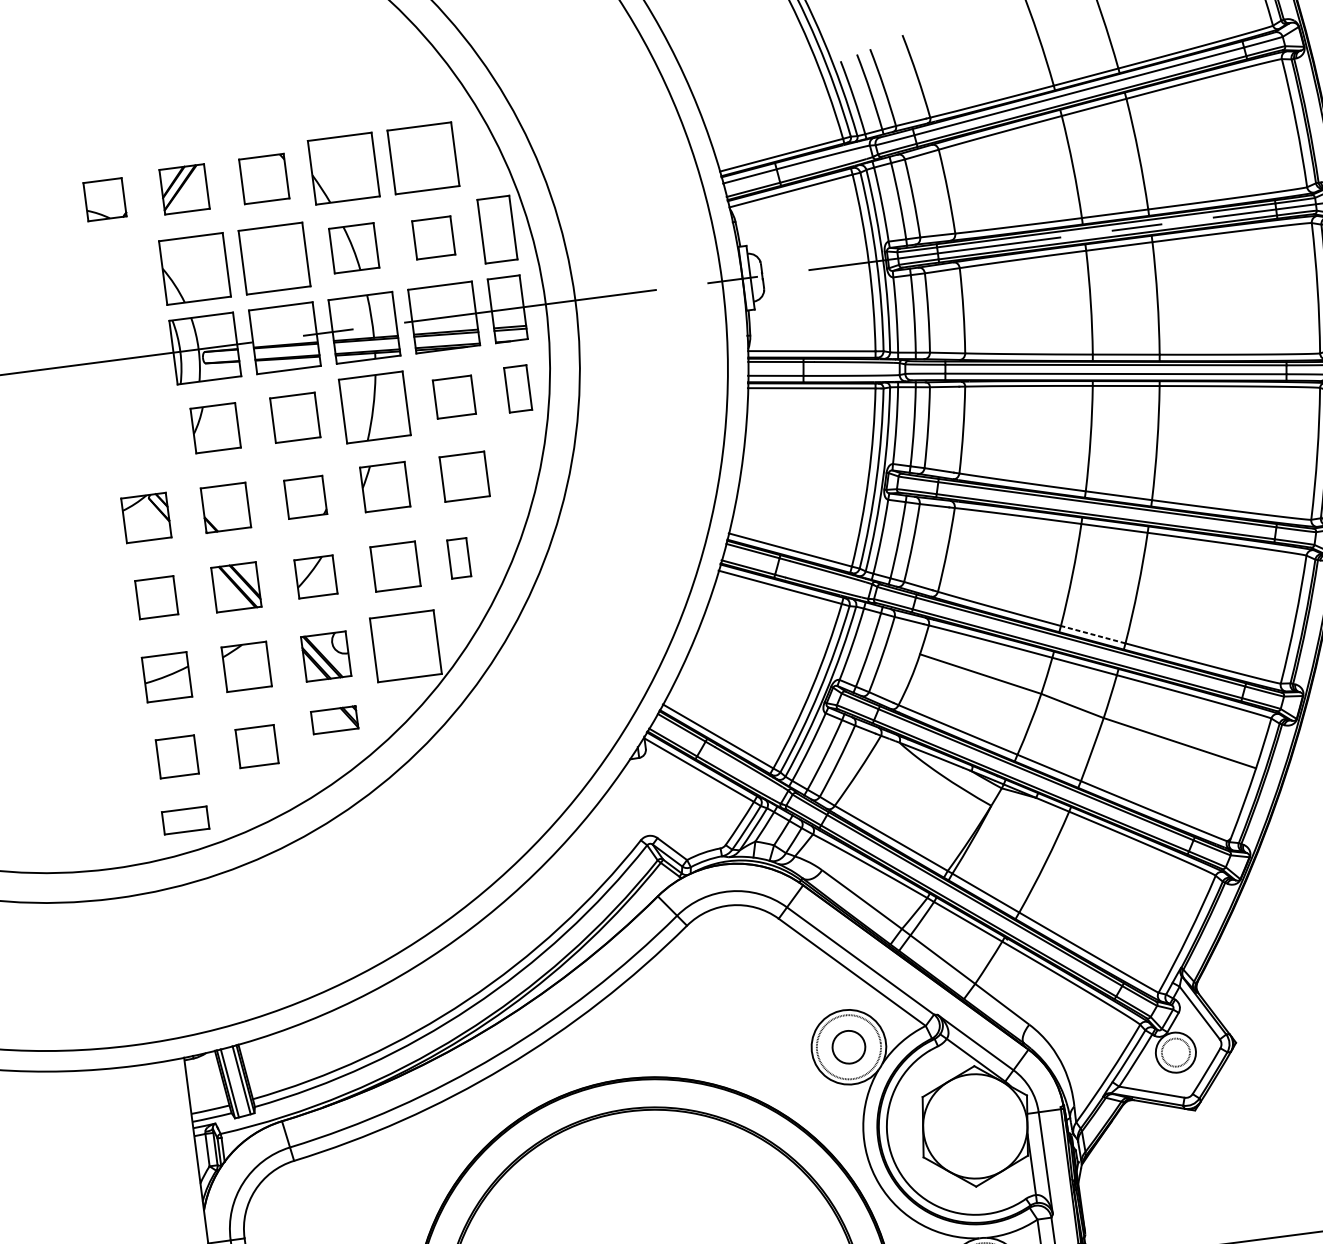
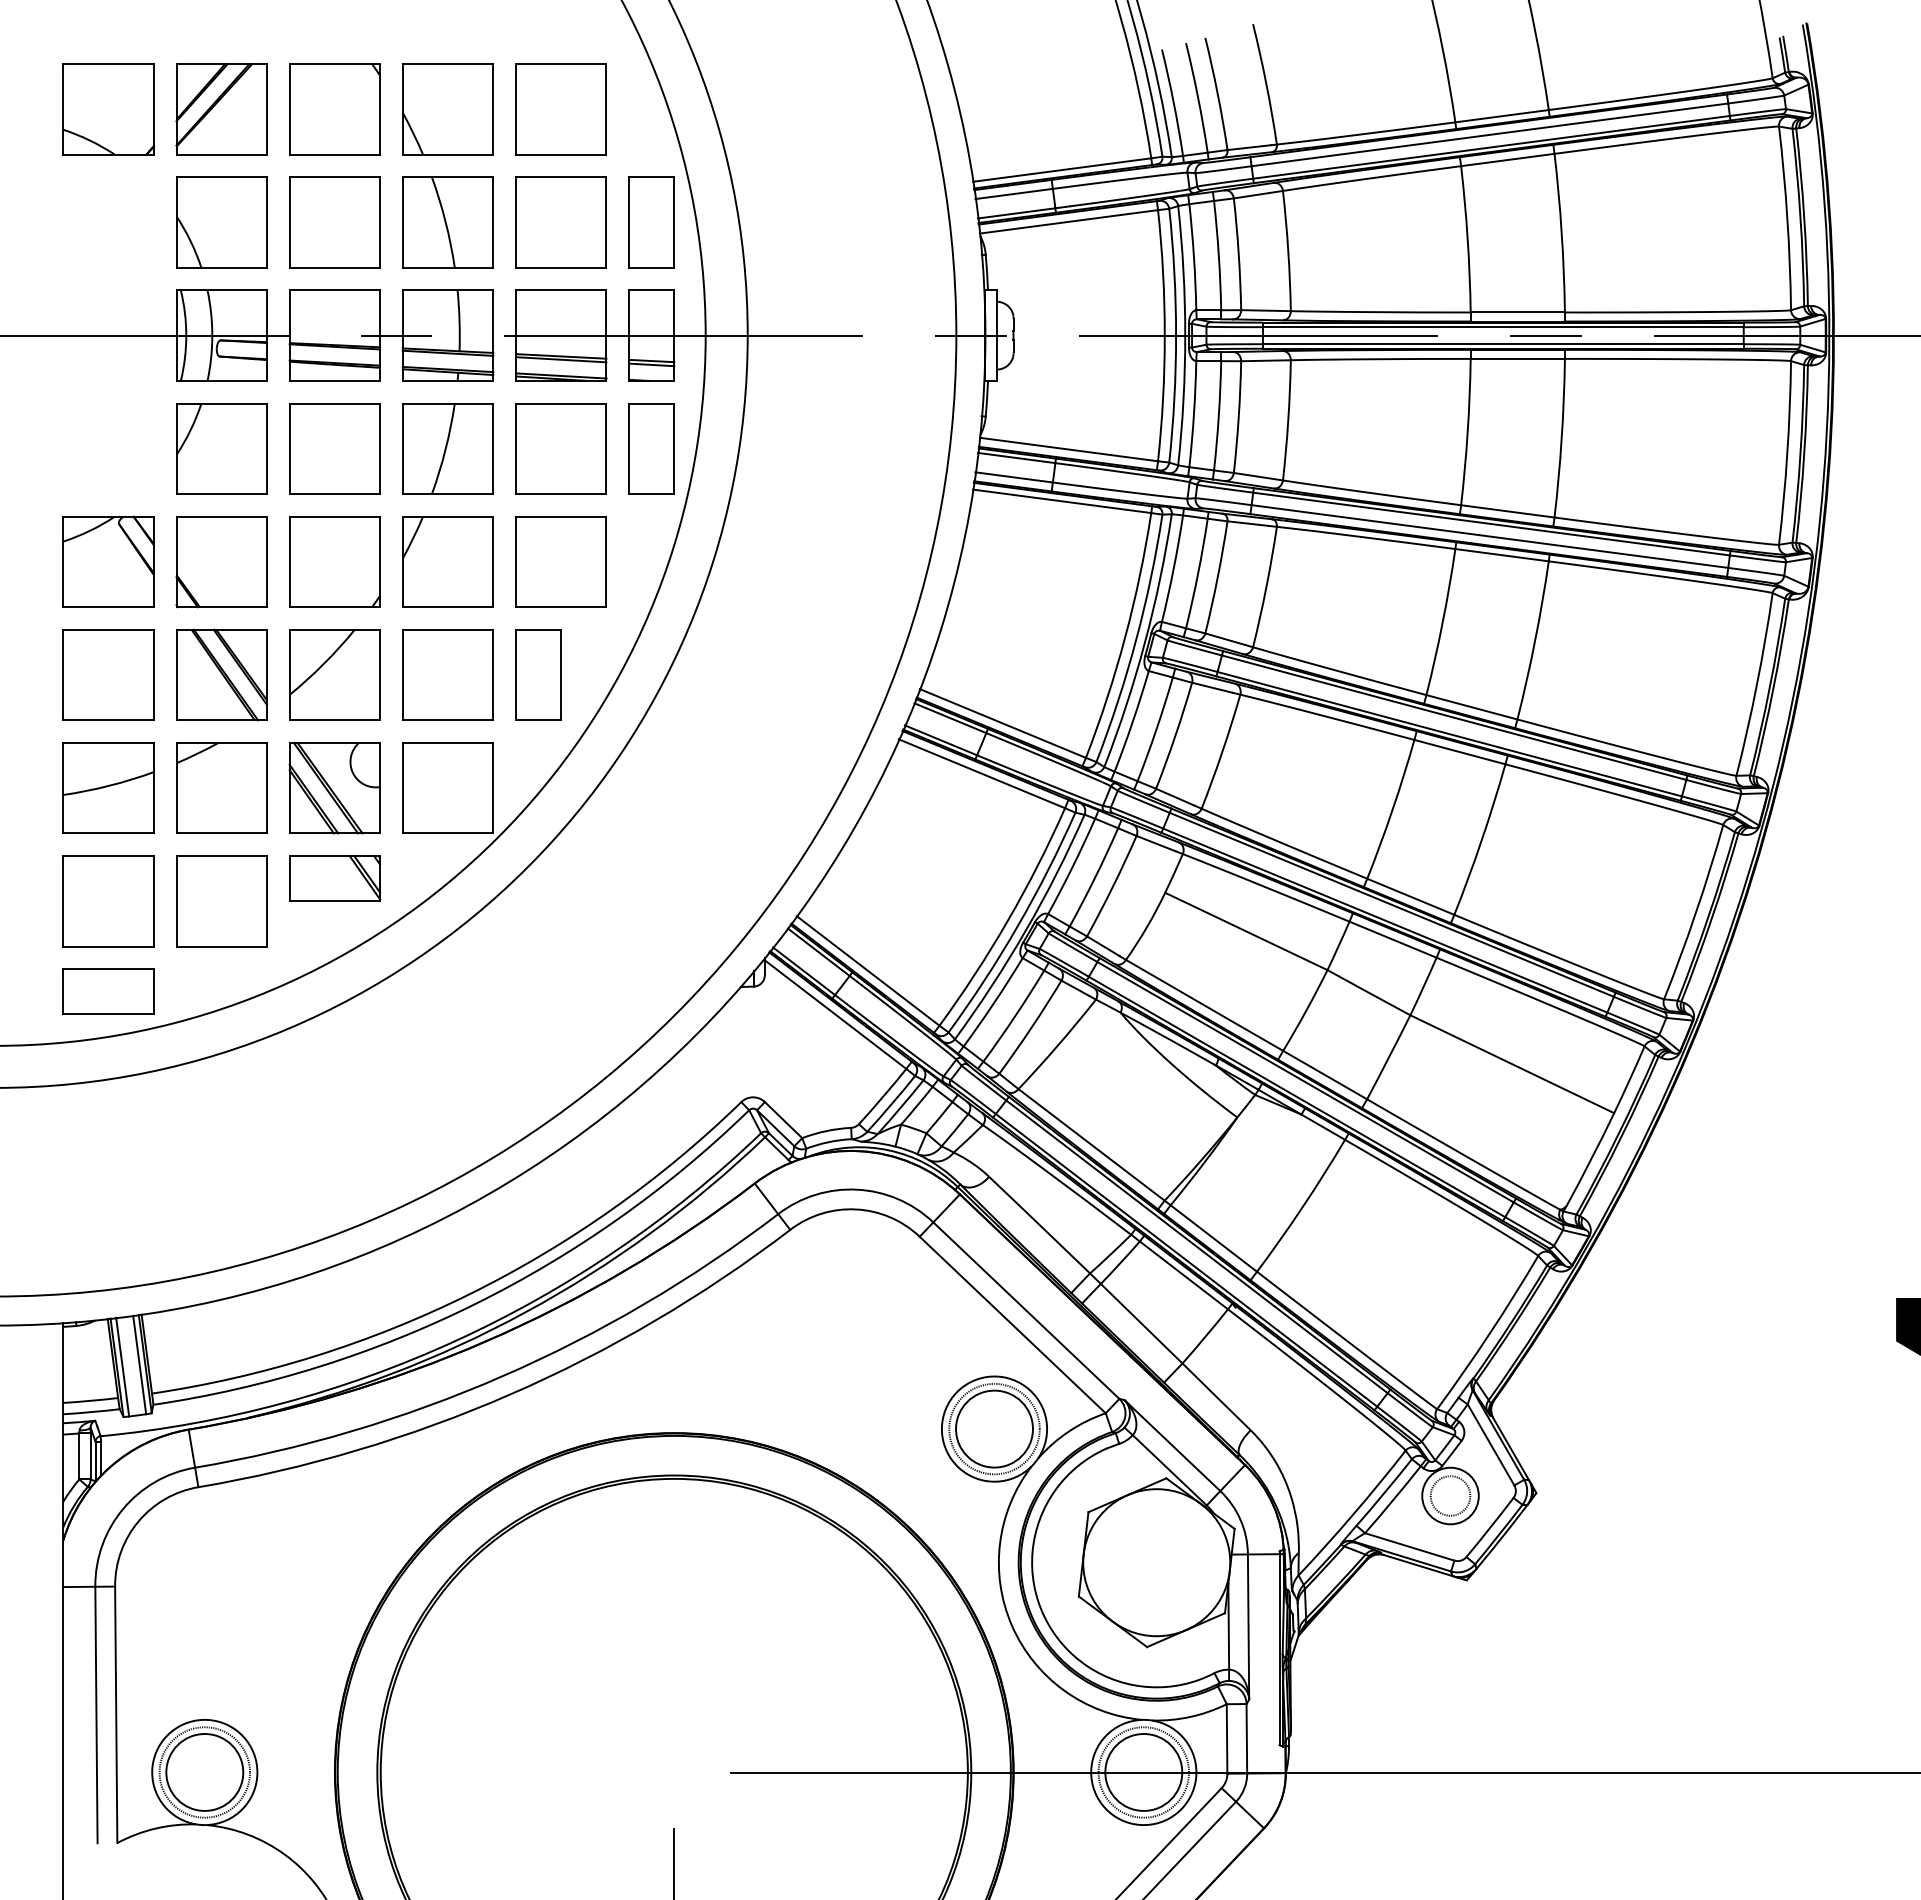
part: (263, 179) -> (334, 109), size x1.43
part: (184, 189) -> (221, 109), size x1.43
part: (104, 199) -> (108, 109), size x1.67
part: (433, 237) -> (560, 222), size x1.67
part: (353, 248) -> (447, 222), size x1.43
part: (518, 388) -> (651, 448), size x1.43
part: (453, 396) -> (560, 448), size x1.67
part: (294, 417) -> (334, 448), size x1.43
part: (215, 427) -> (221, 448), size x1.43
part: (464, 476) -> (560, 561), size x1.43
part: (384, 486) -> (447, 561), size x1.43
part: (305, 497) -> (334, 561), size x1.67
part: (225, 508) -> (221, 562), size x1.43
part: (146, 517) -> (108, 561), size x1.43
part: (459, 557) -> (538, 674), size x1.67
part: (395, 566) -> (447, 674), size x1.43
part: (315, 576) -> (334, 674), size x1.67
part: (236, 586) -> (221, 674), size x1.43
part: (156, 597) -> (108, 674), size x1.67
line: (1092, 634) -> (1410, 896), dashed -> solid
part: (325, 656) -> (334, 787), size x1.43
part: (246, 666) -> (221, 787), size x1.43
part: (166, 676) -> (108, 787), size x1.43
part: (334, 720) -> (335, 878), size x1.43
part: (256, 746) -> (221, 901), size x1.67
part: (177, 756) -> (108, 901), size x1.67
part: (185, 820) -> (108, 991), size x1.43
circle: (848, 1046) -> (994, 1428), size x1.67

